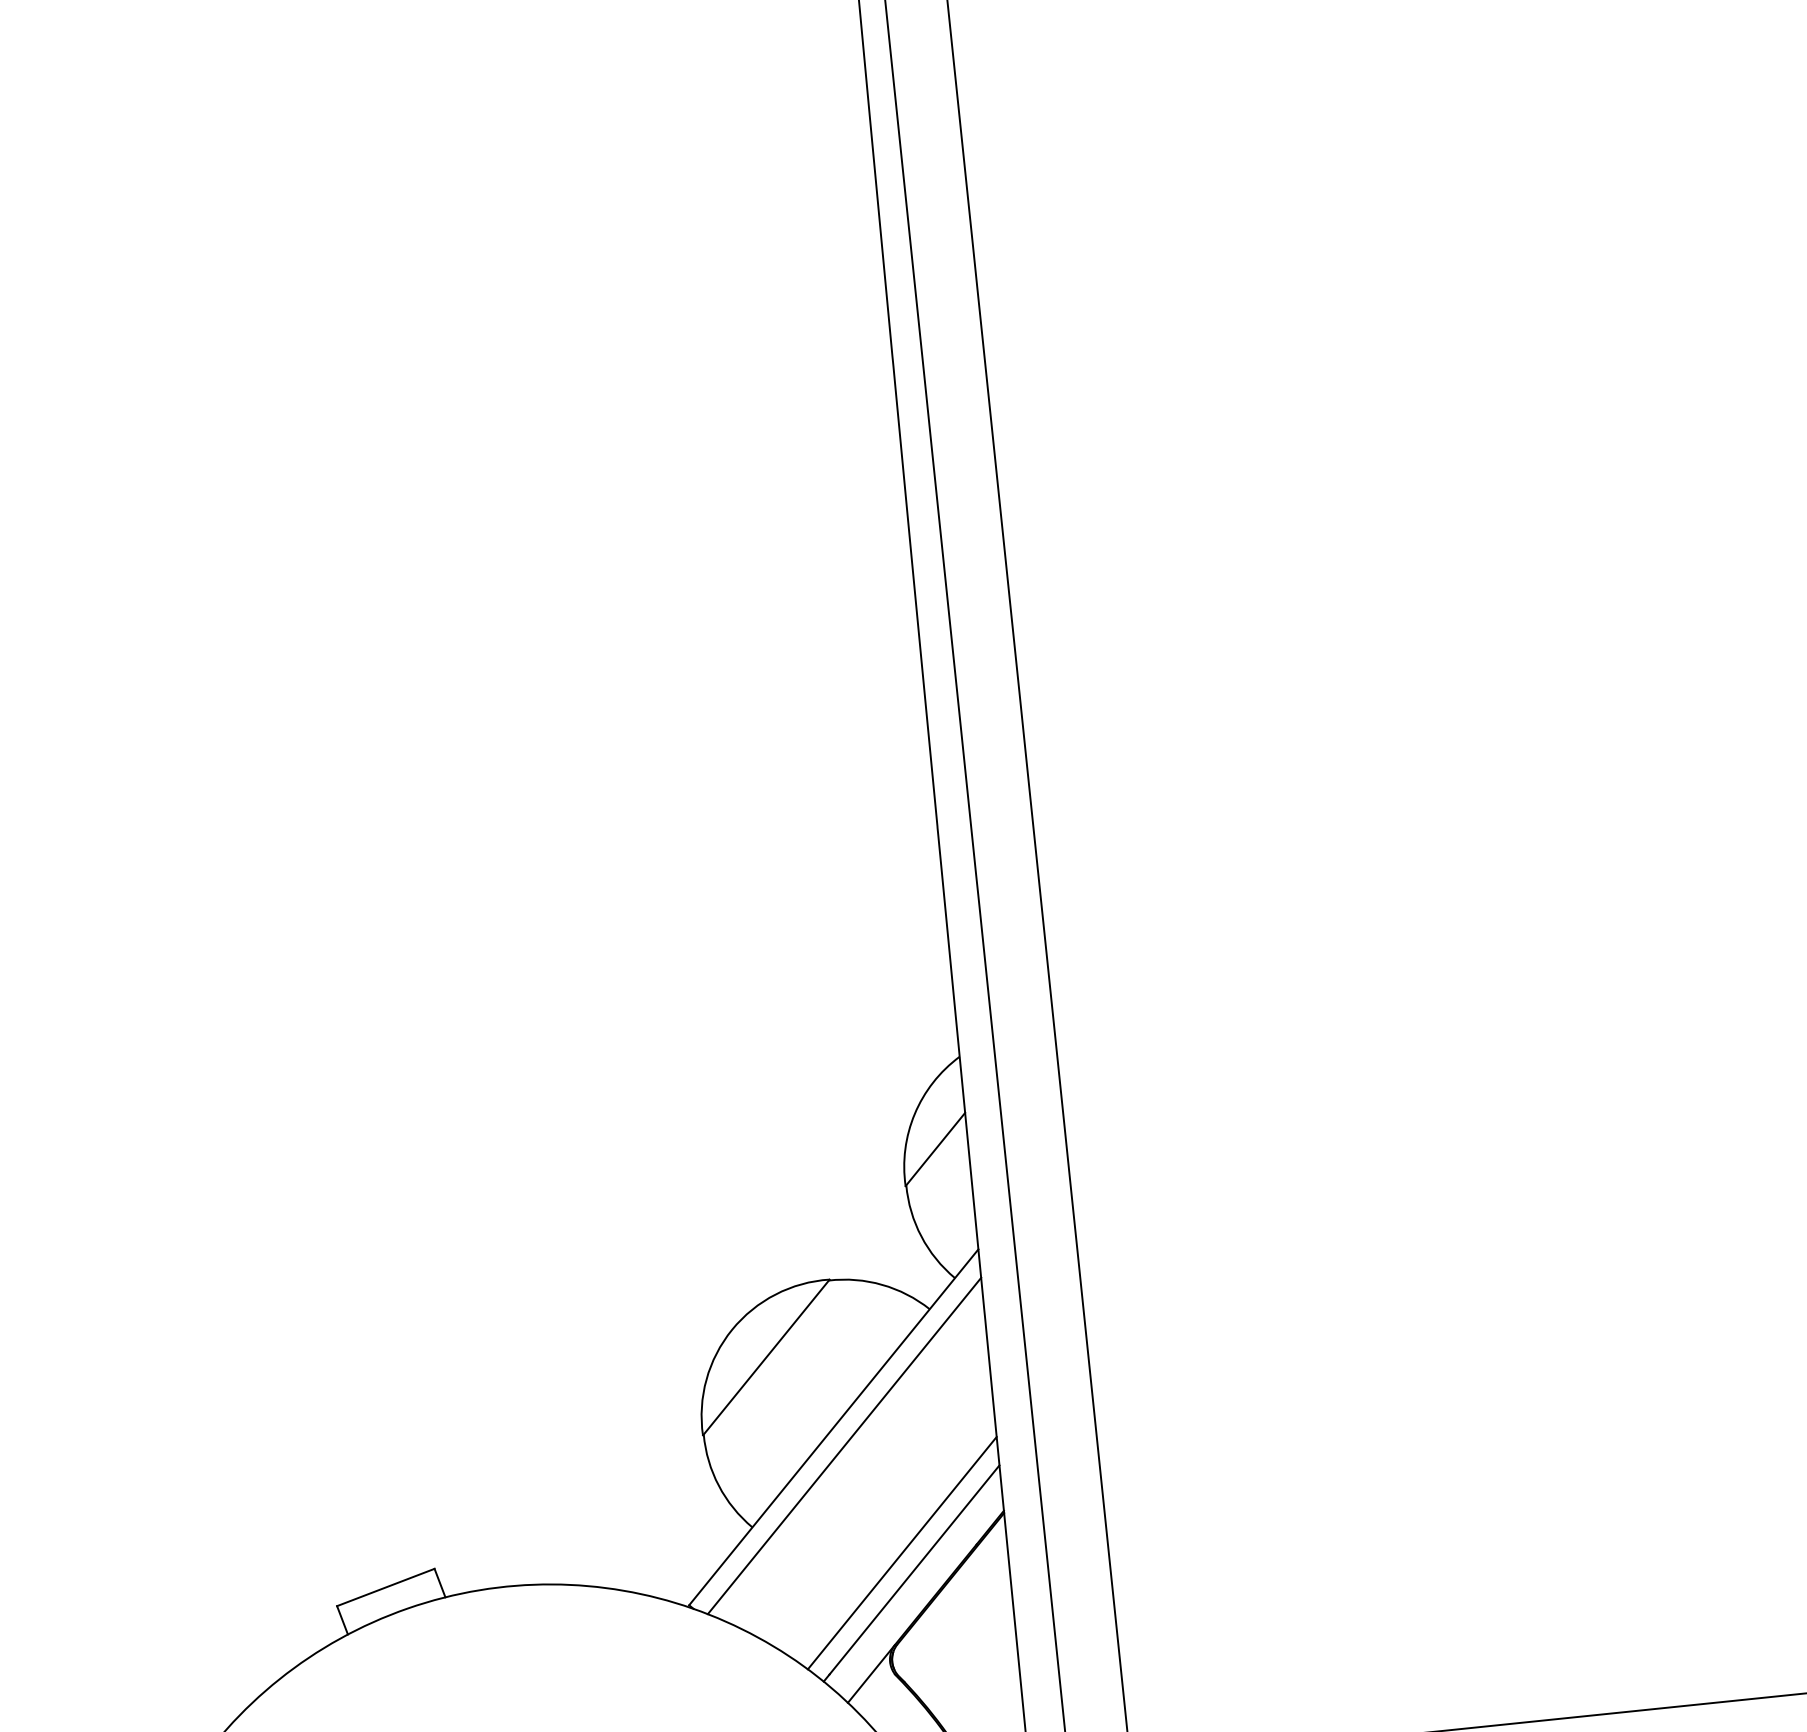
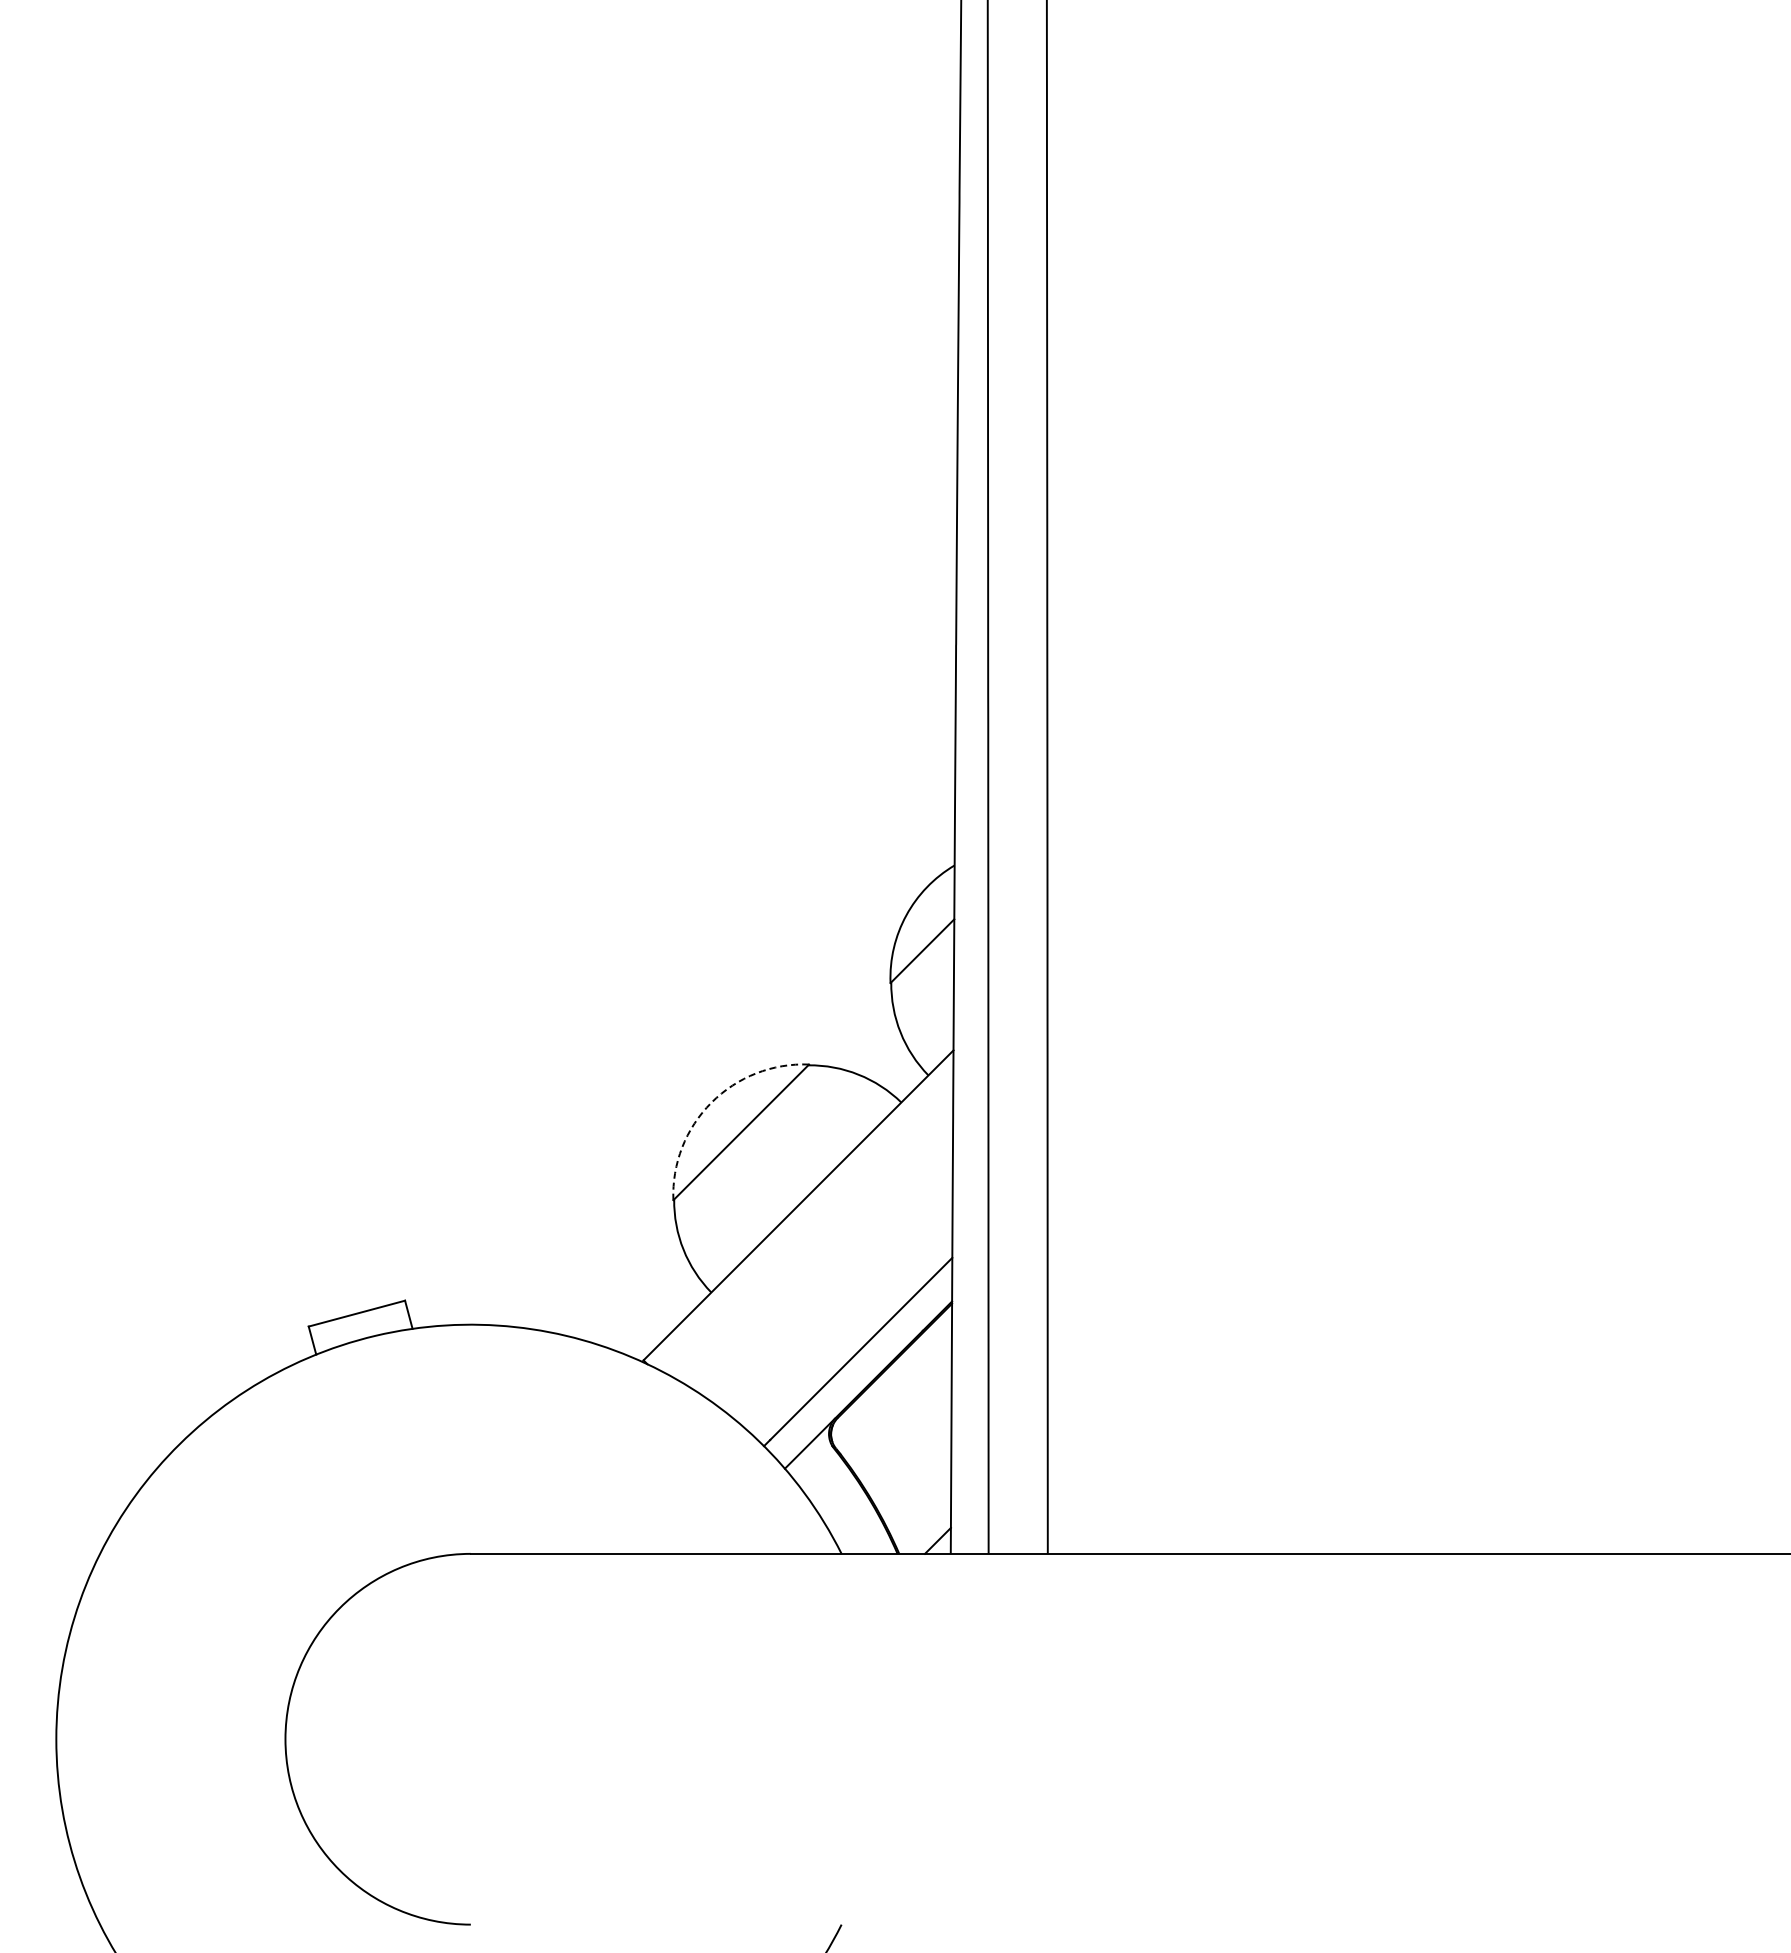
arc: (732, 1329) -> (711, 1102), solid -> dashed
line: (844, 1445) -> (806, 1223), removed
line: (902, 1552) -> (851, 1331), removed

